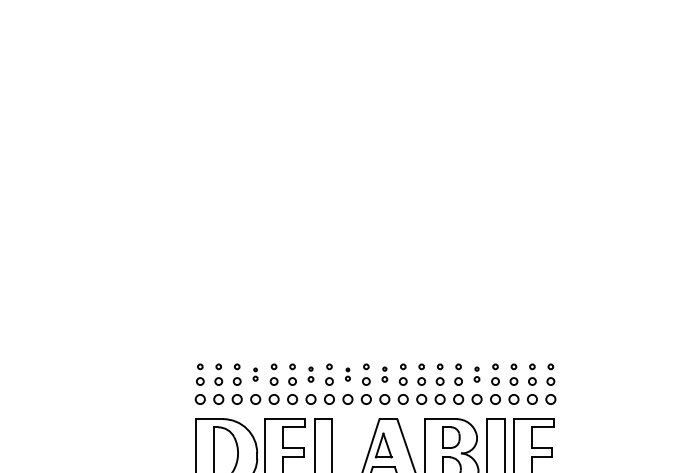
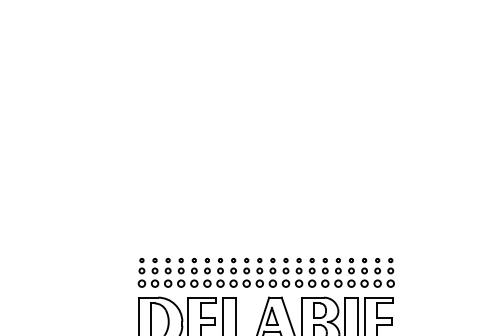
part: (255, 374) -> (181, 265), size x1.67
part: (310, 374) -> (220, 265), size x1.43
part: (347, 374) -> (246, 265), size x1.67
part: (384, 374) -> (272, 265), size x1.43
part: (476, 374) -> (337, 265), size x1.43

